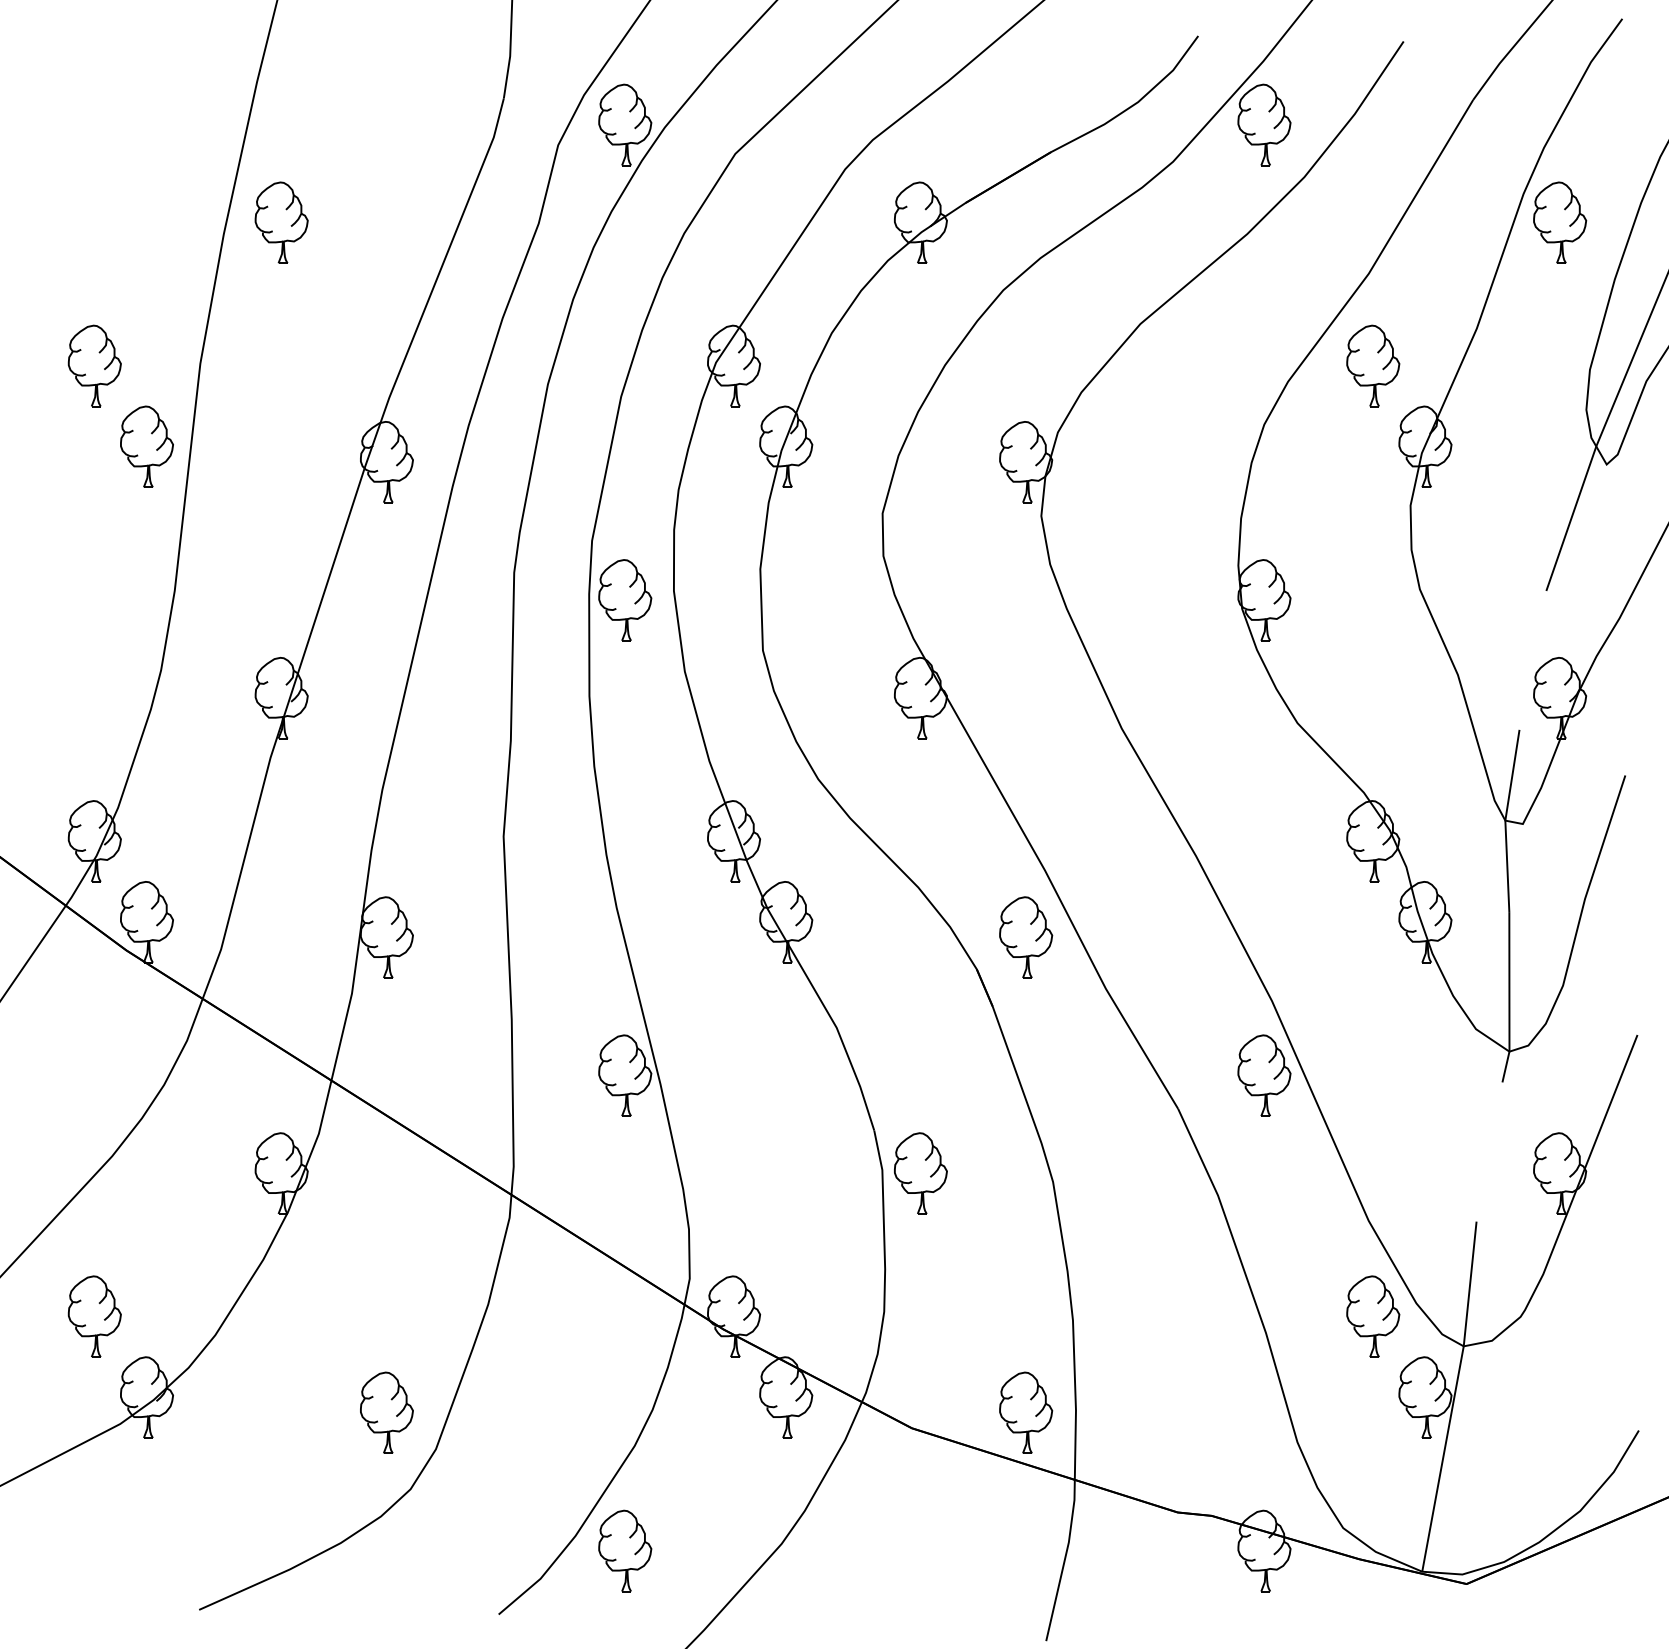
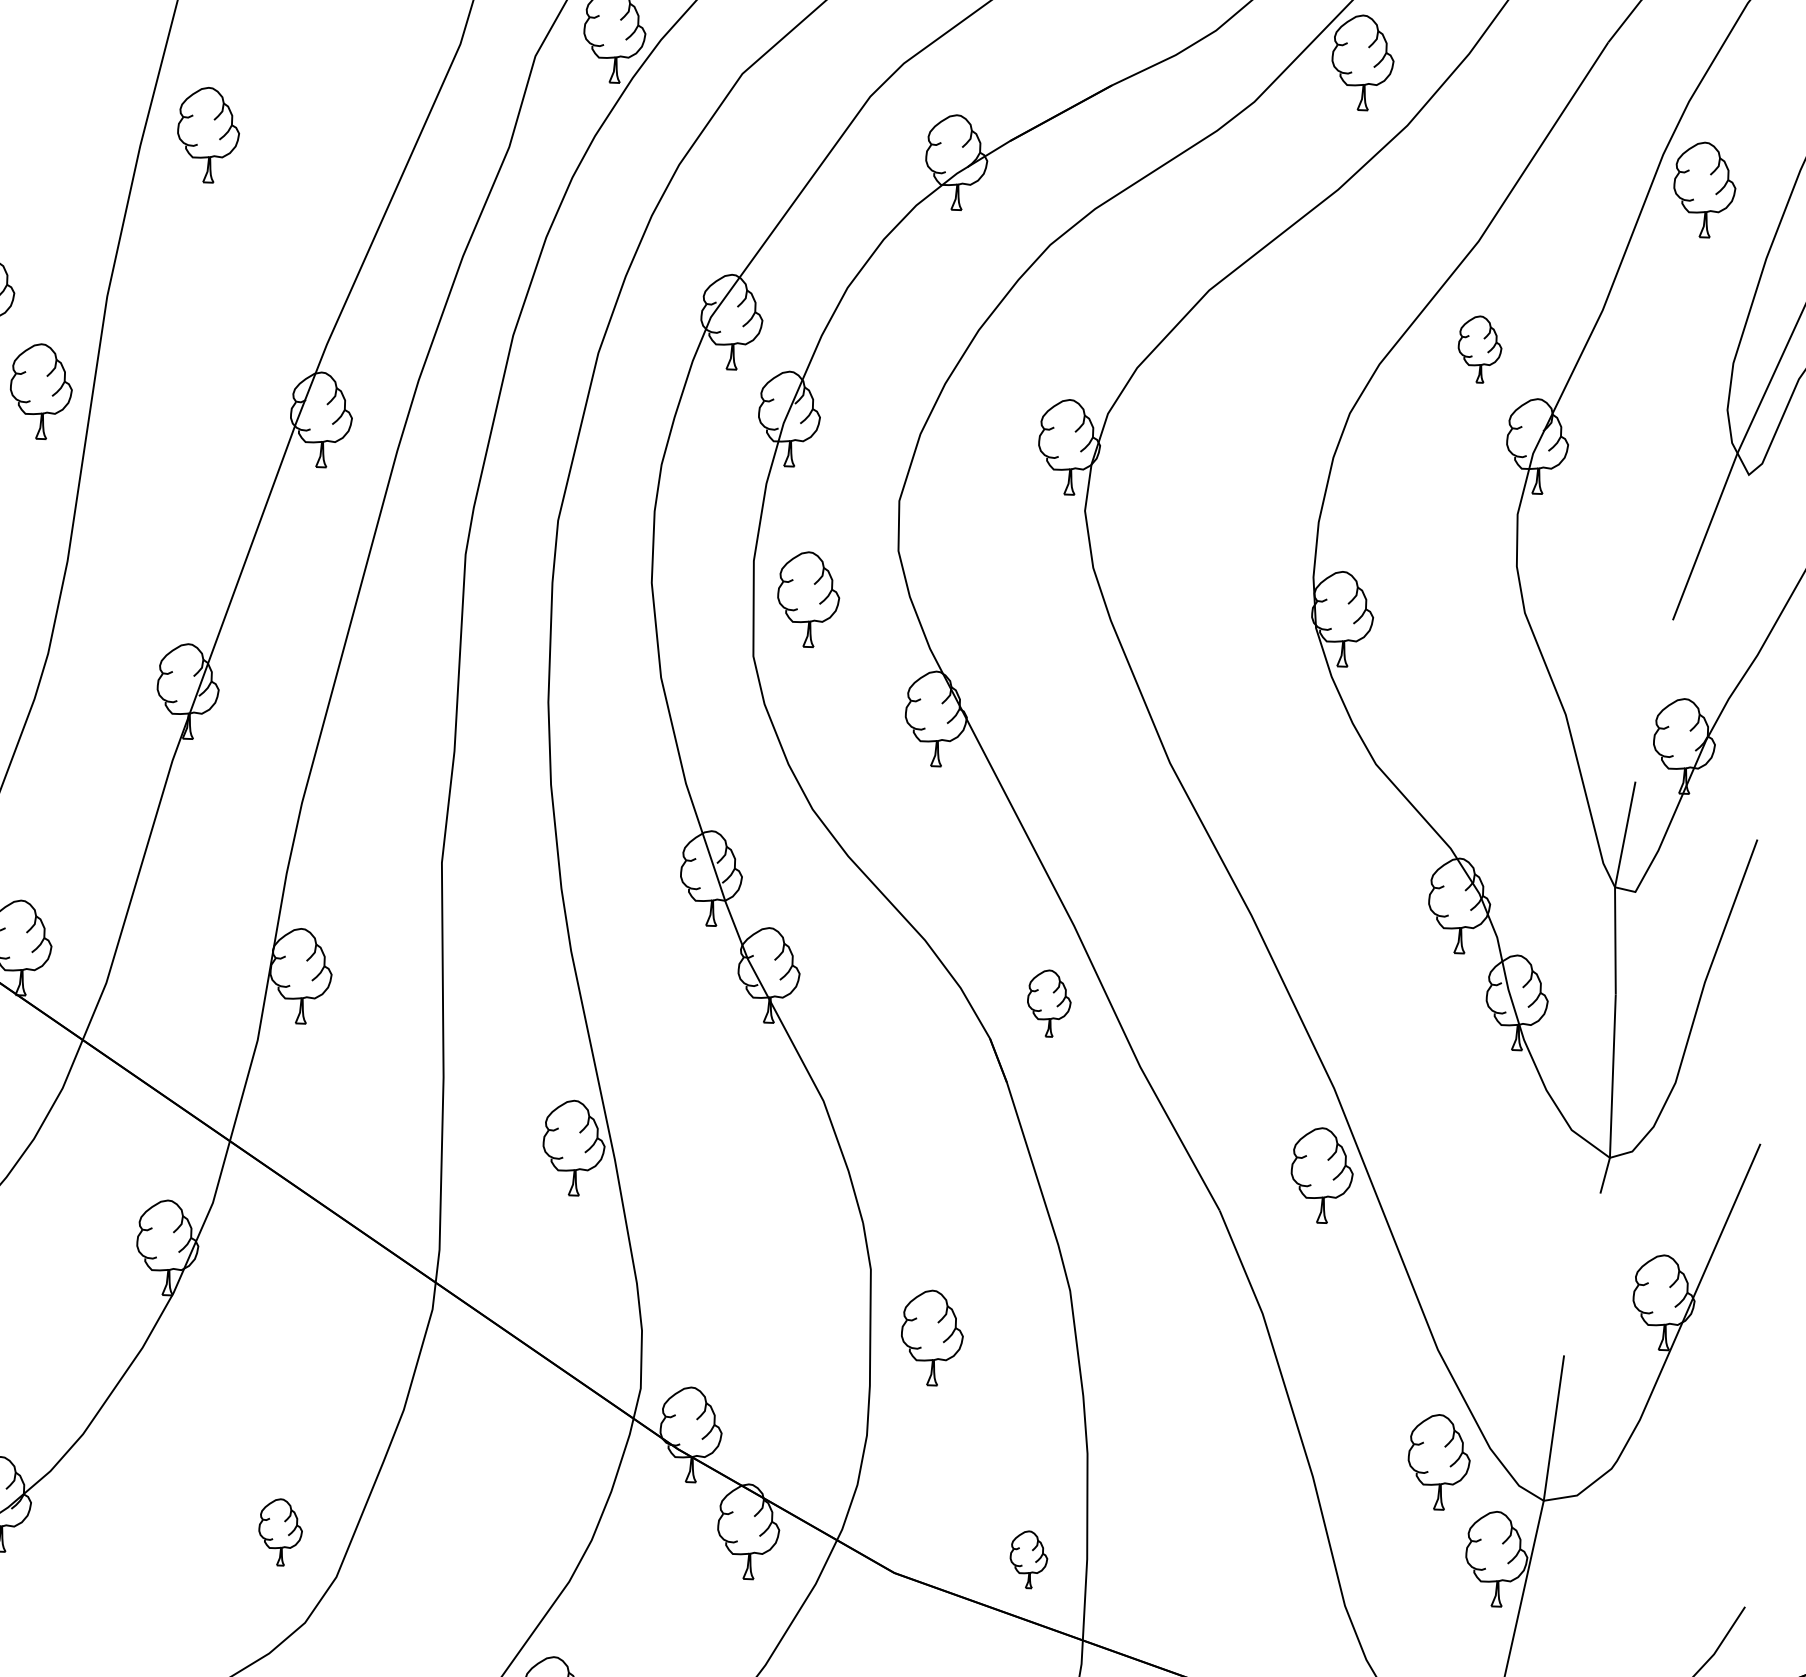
part: (1373, 365) -> (1480, 348), size x0.7
part: (625, 600) -> (808, 599), moved
part: (1026, 937) -> (1049, 1003), size x0.7
part: (920, 1173) -> (931, 1337), moved
part: (386, 1412) -> (280, 1532), size x0.7
part: (1026, 1412) -> (1029, 1559), size x0.6

